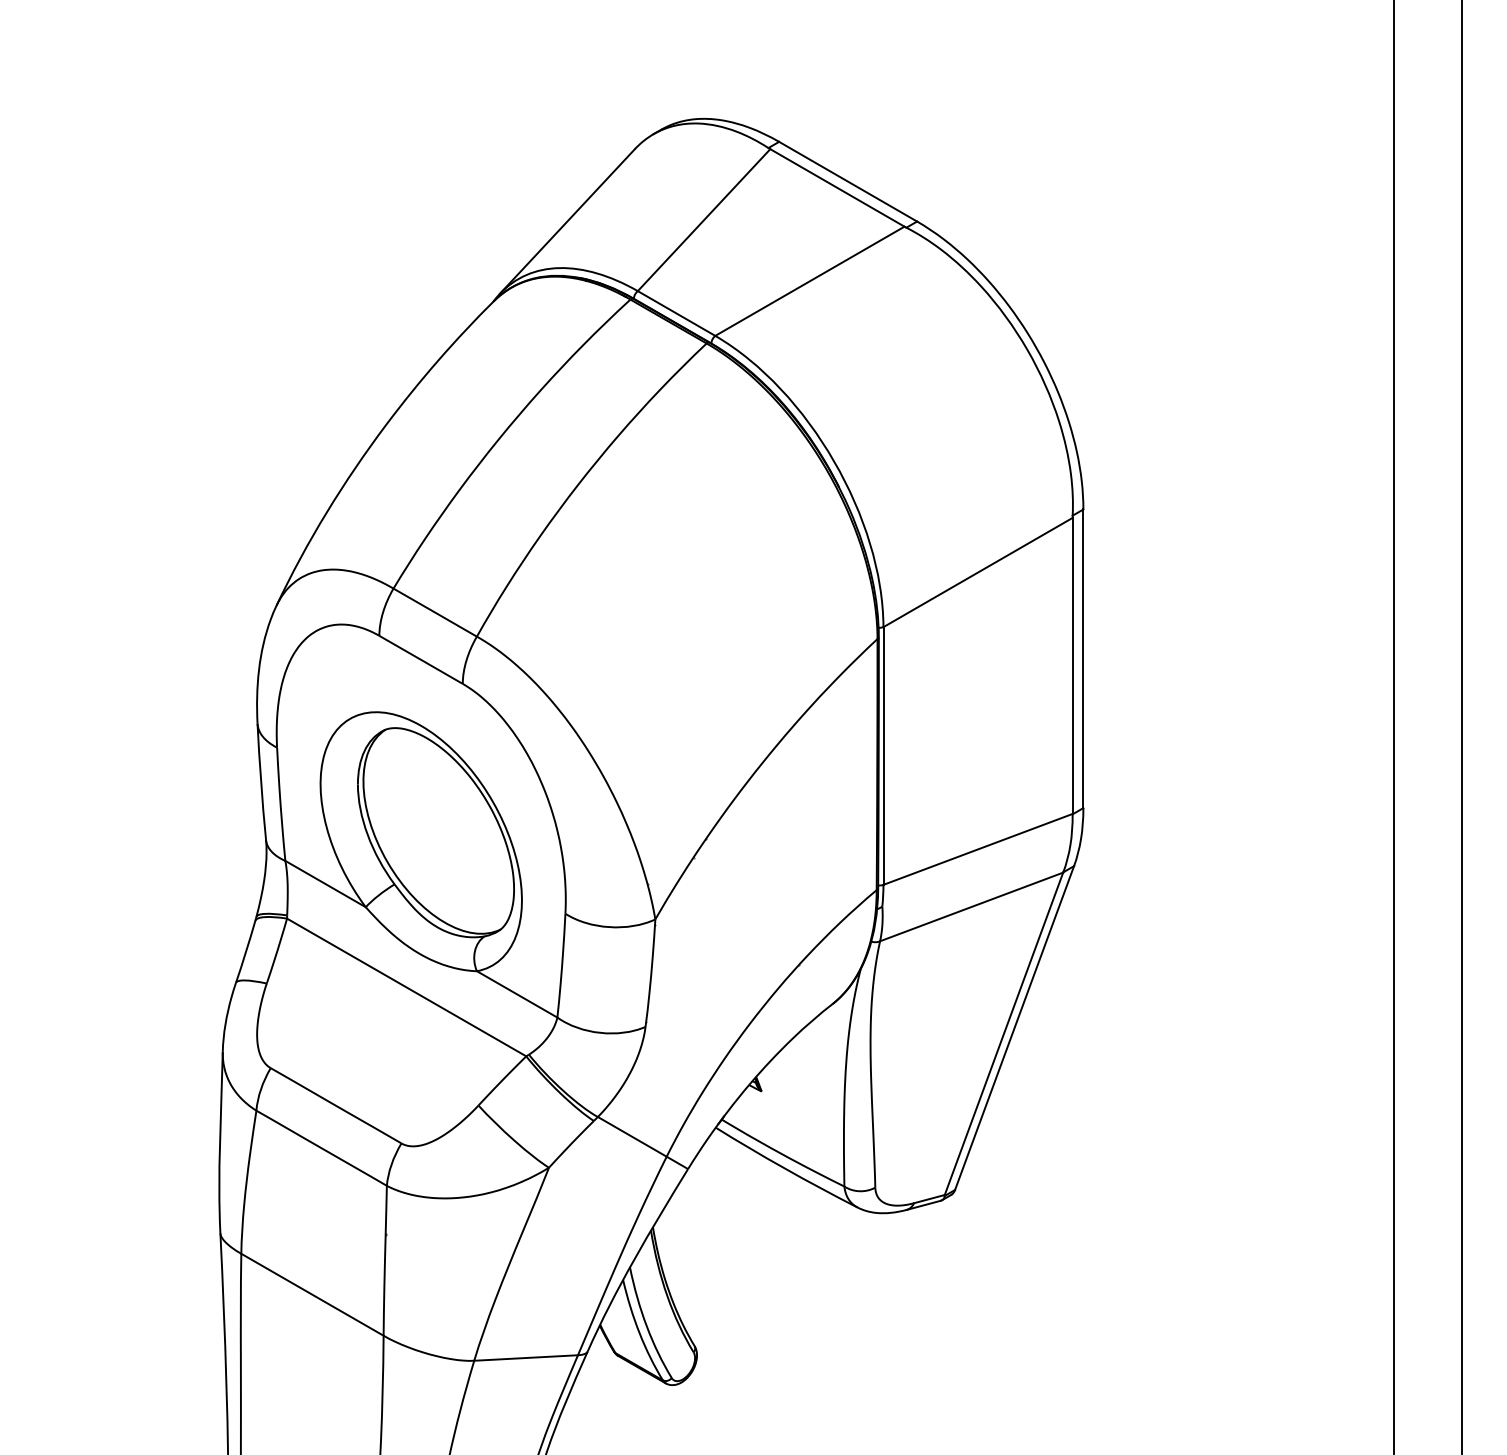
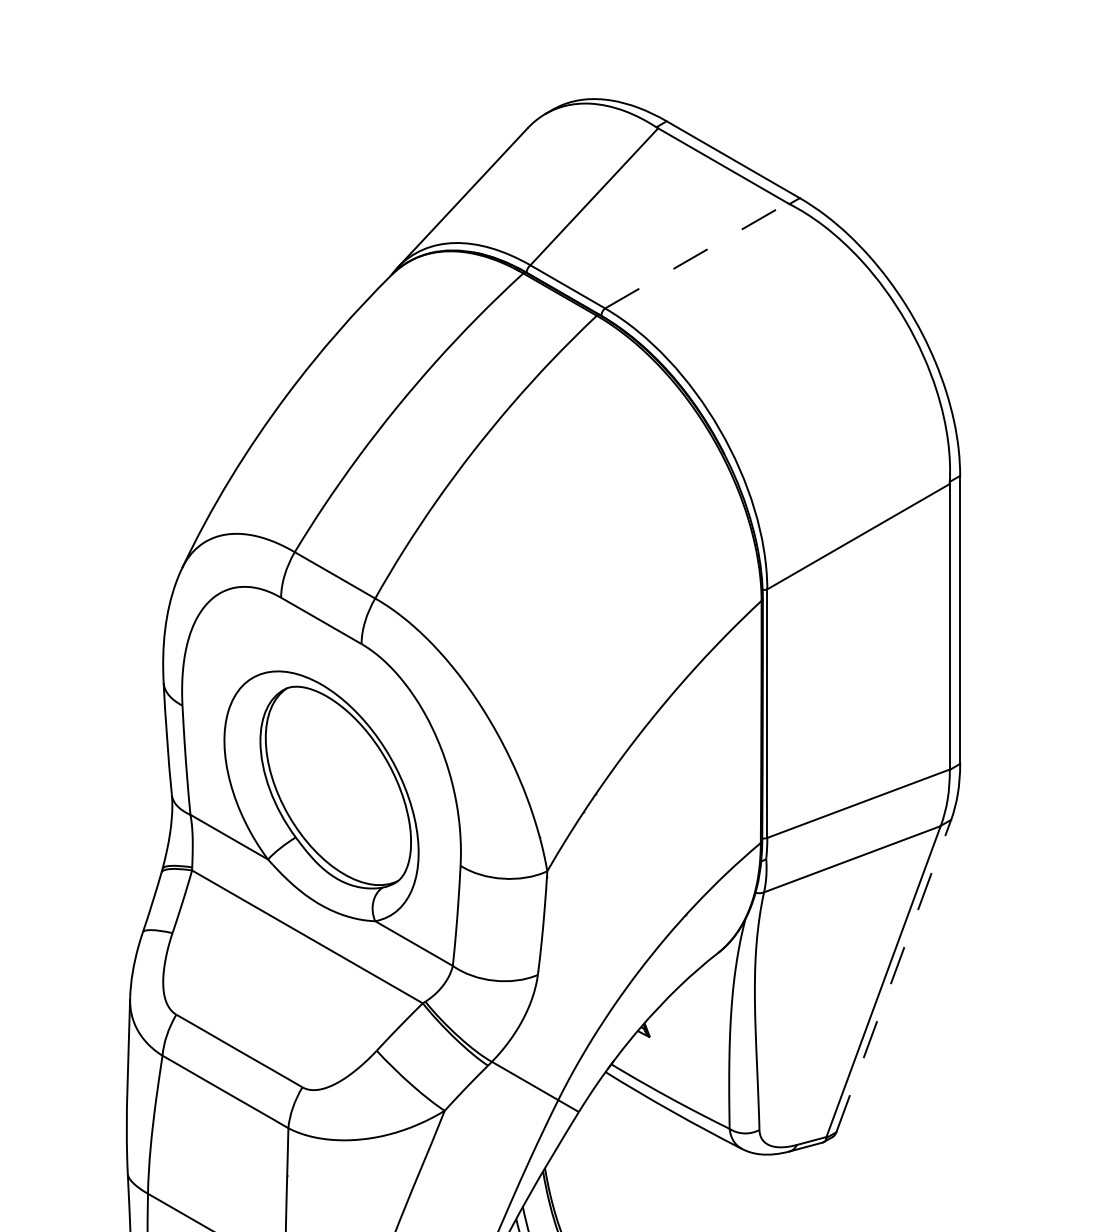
line: (810, 281) -> (696, 255), solid -> dashed
line: (1014, 1028) -> (893, 976), solid -> dashed

